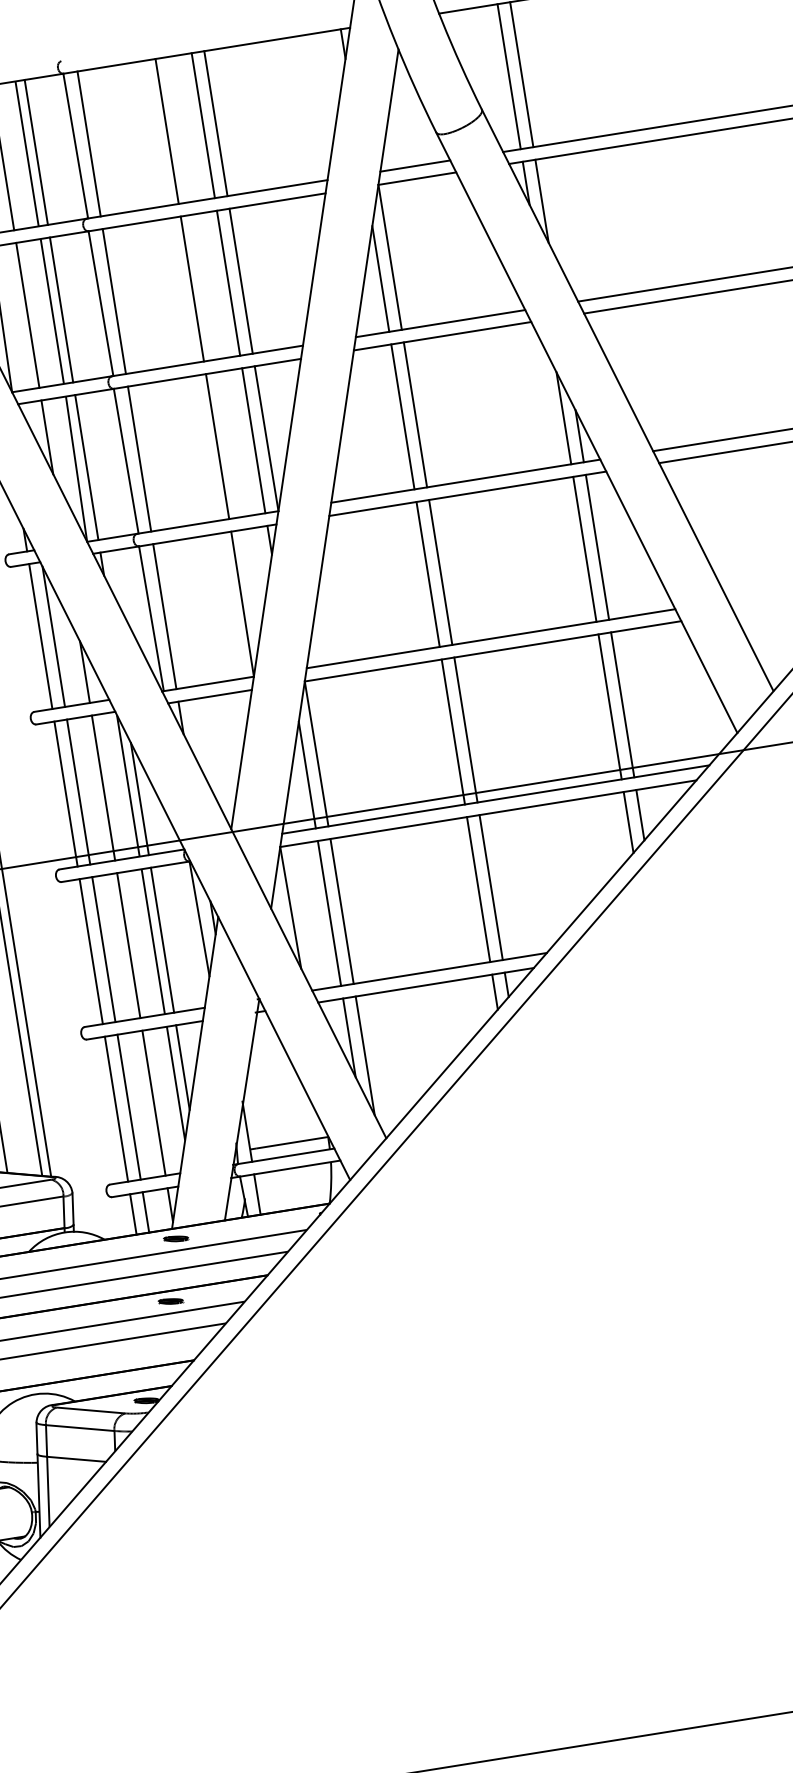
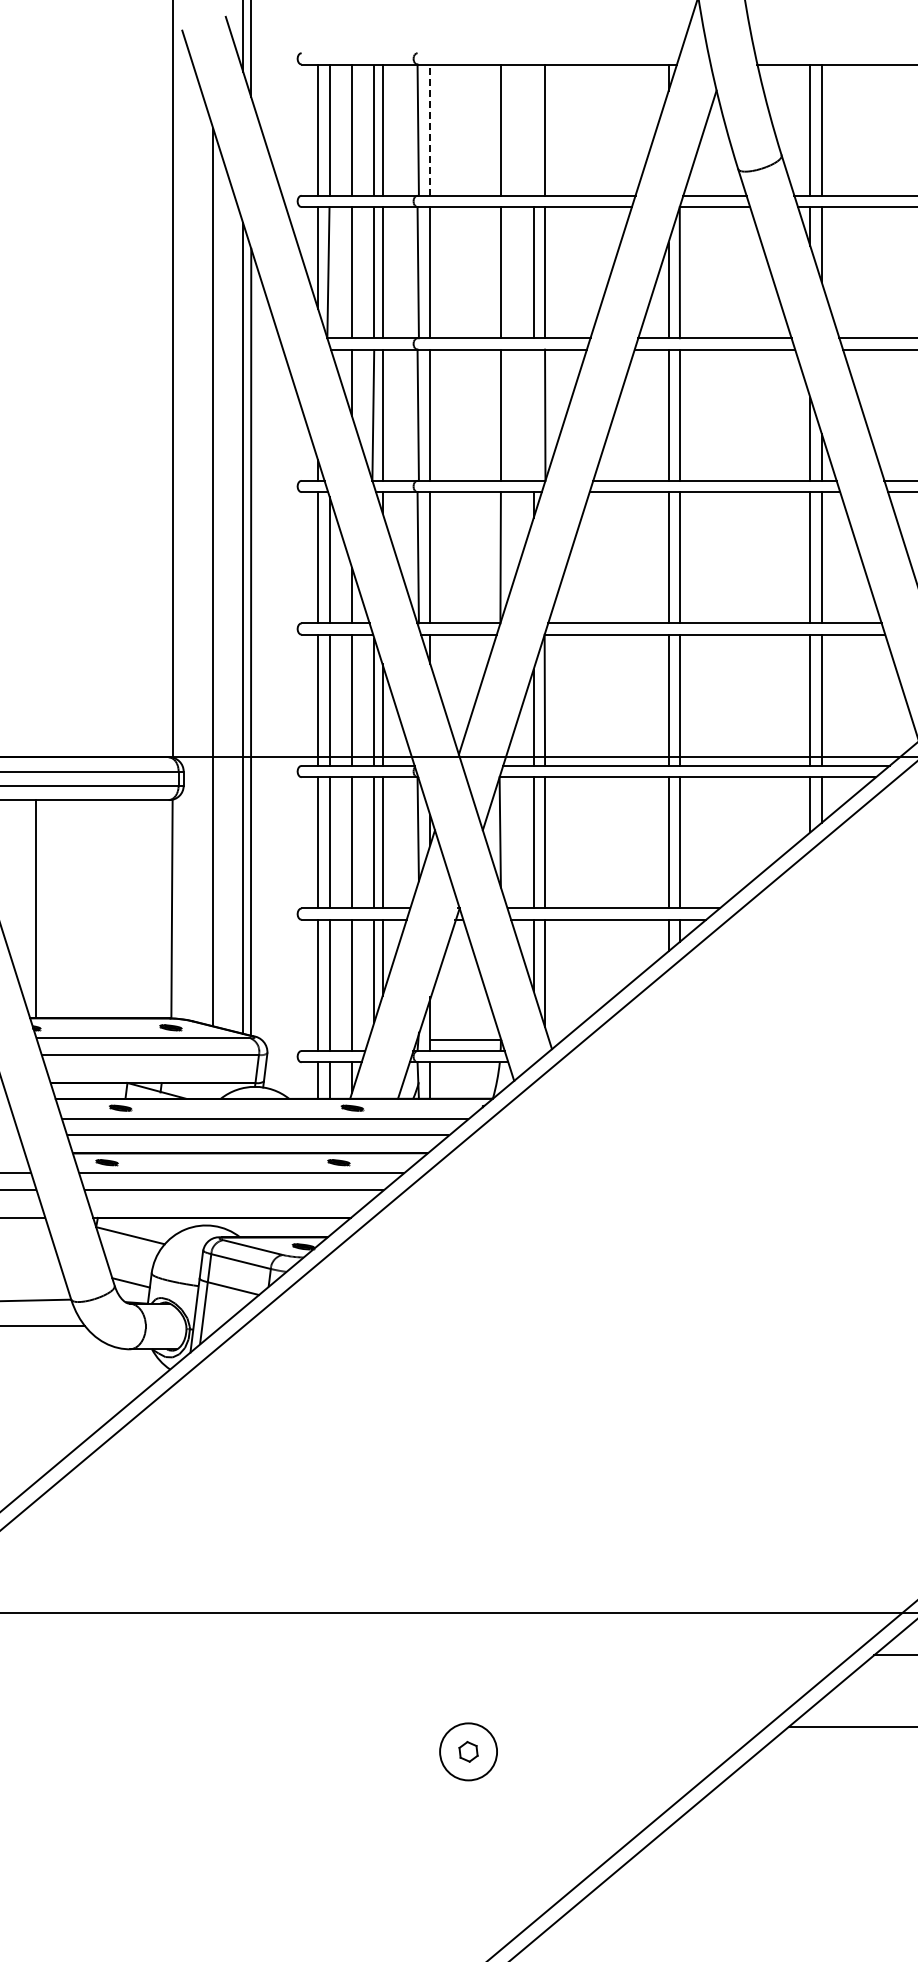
line: (203, 125) -> (533, 129), removed
line: (89, 144) -> (430, 130), solid -> dashed
line: (253, 440) -> (533, 414), removed

